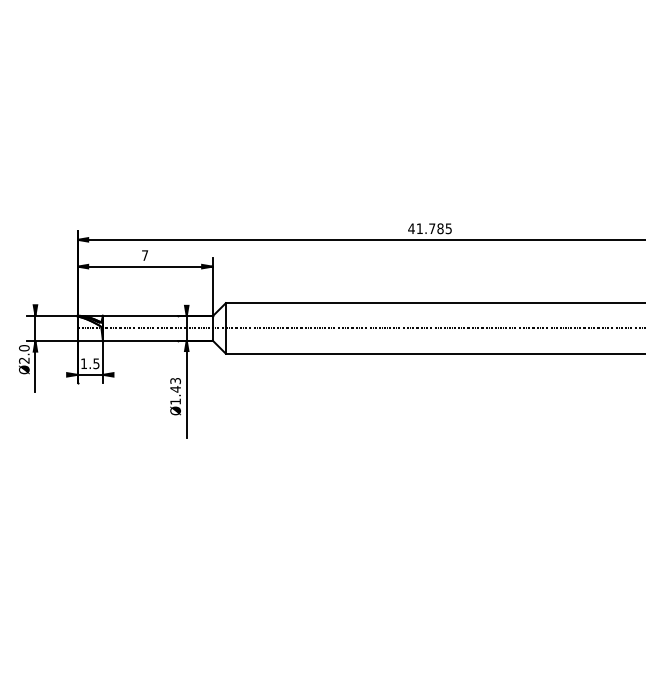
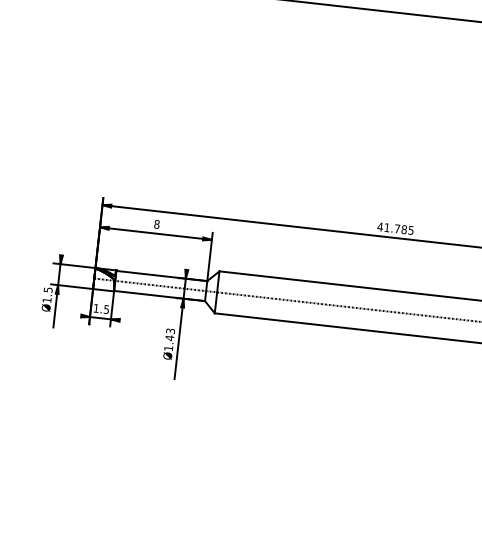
text: (145, 255) -> (157, 224), 7 -> 8
text: (24, 354) -> (47, 295), Ø2.0 -> Ø1.5

